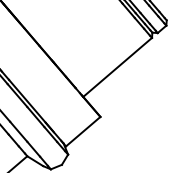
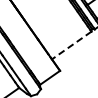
line: (117, 67) -> (71, 45), solid -> dashed

